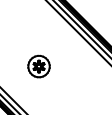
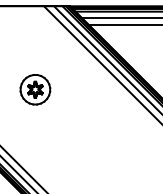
part: (39, 66) -> (35, 89), moved

